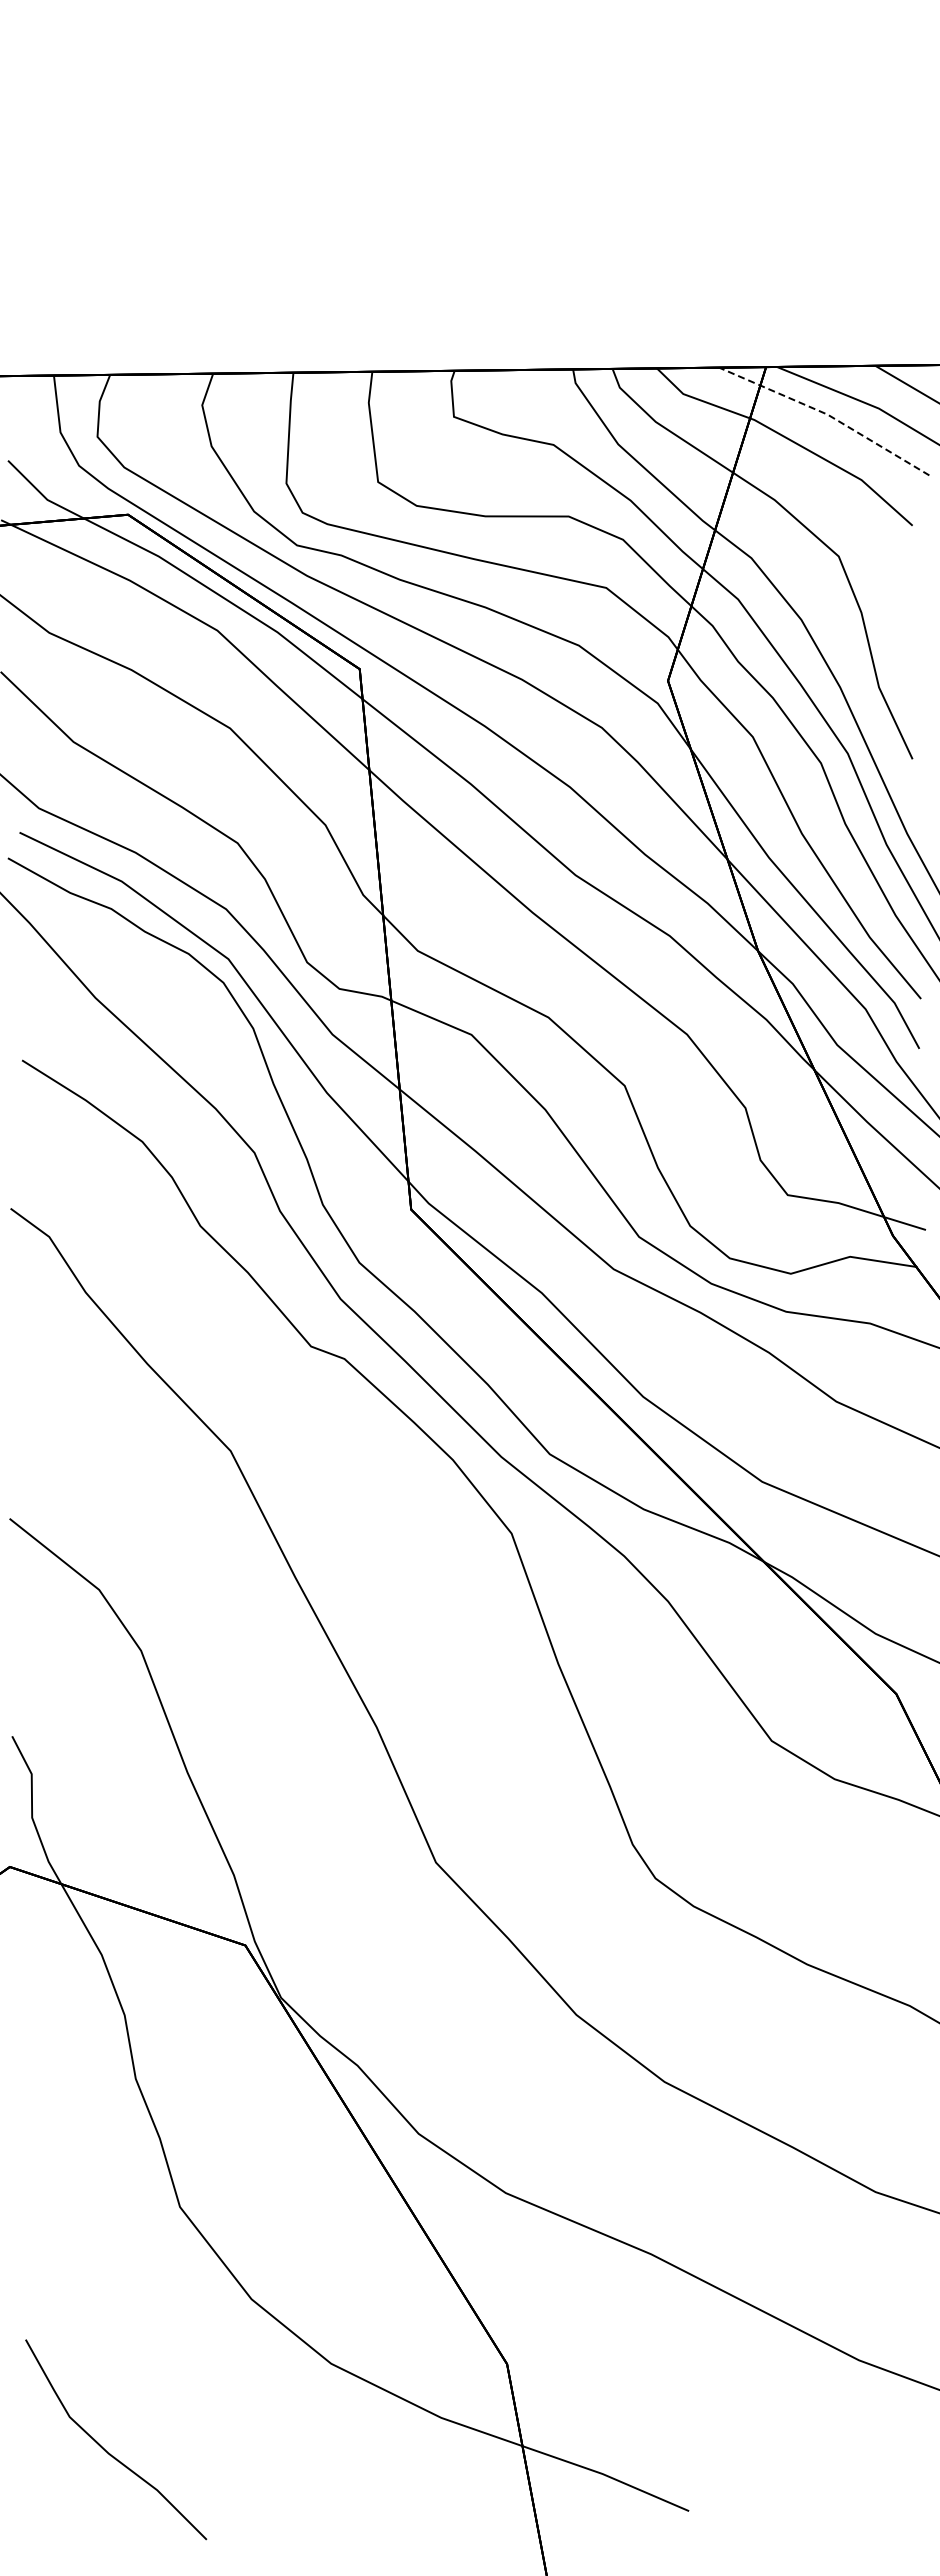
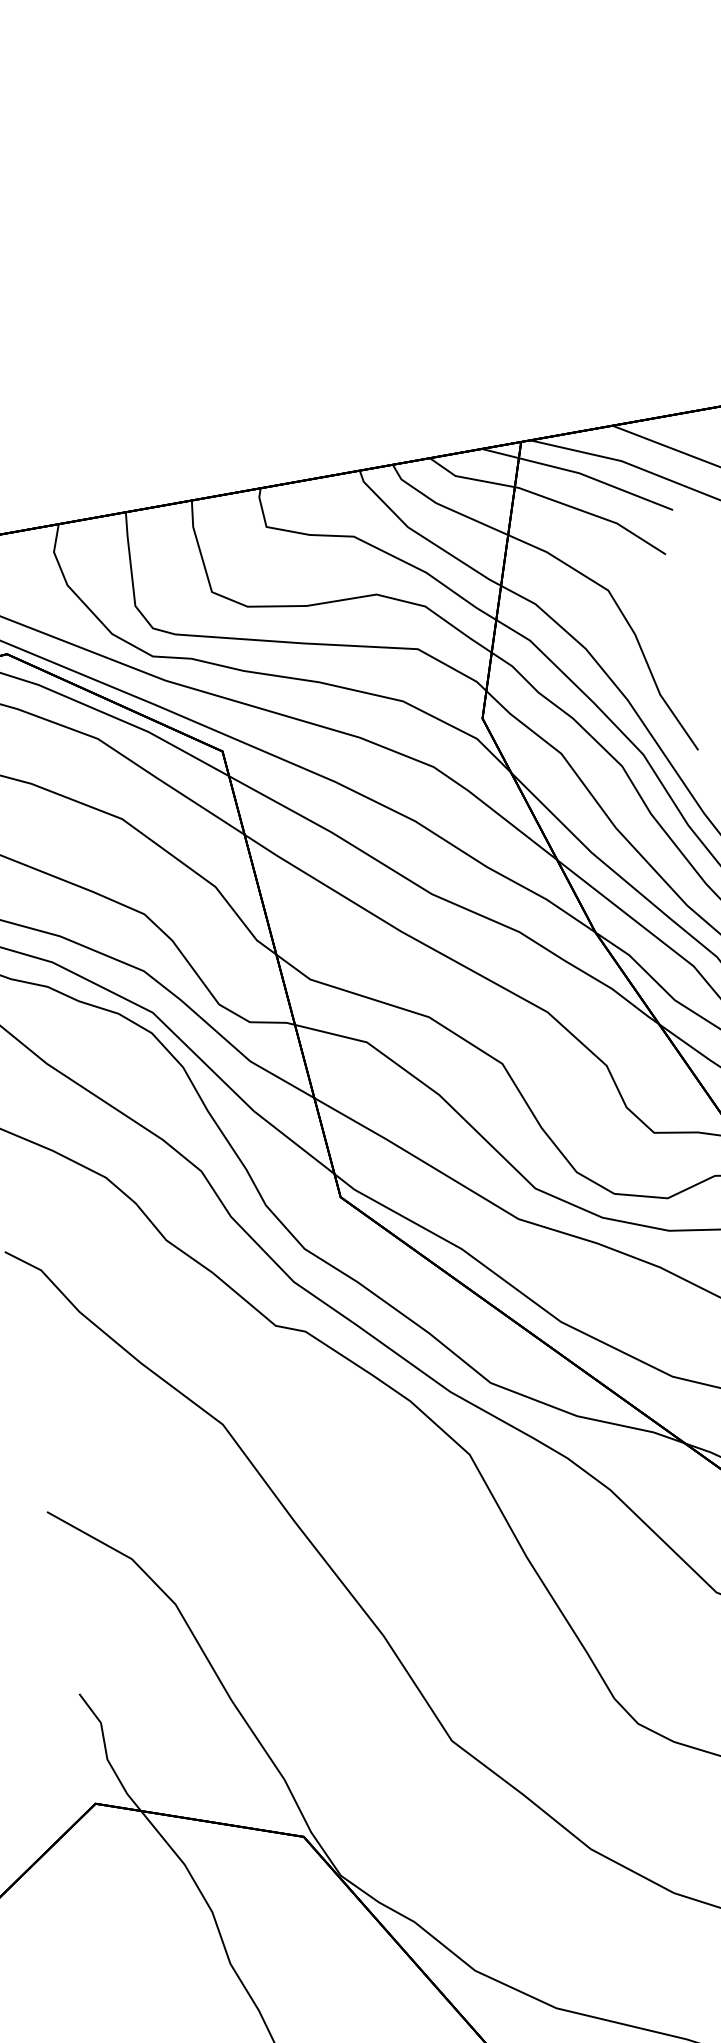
line: (827, 414) -> (579, 473), dashed -> solid

